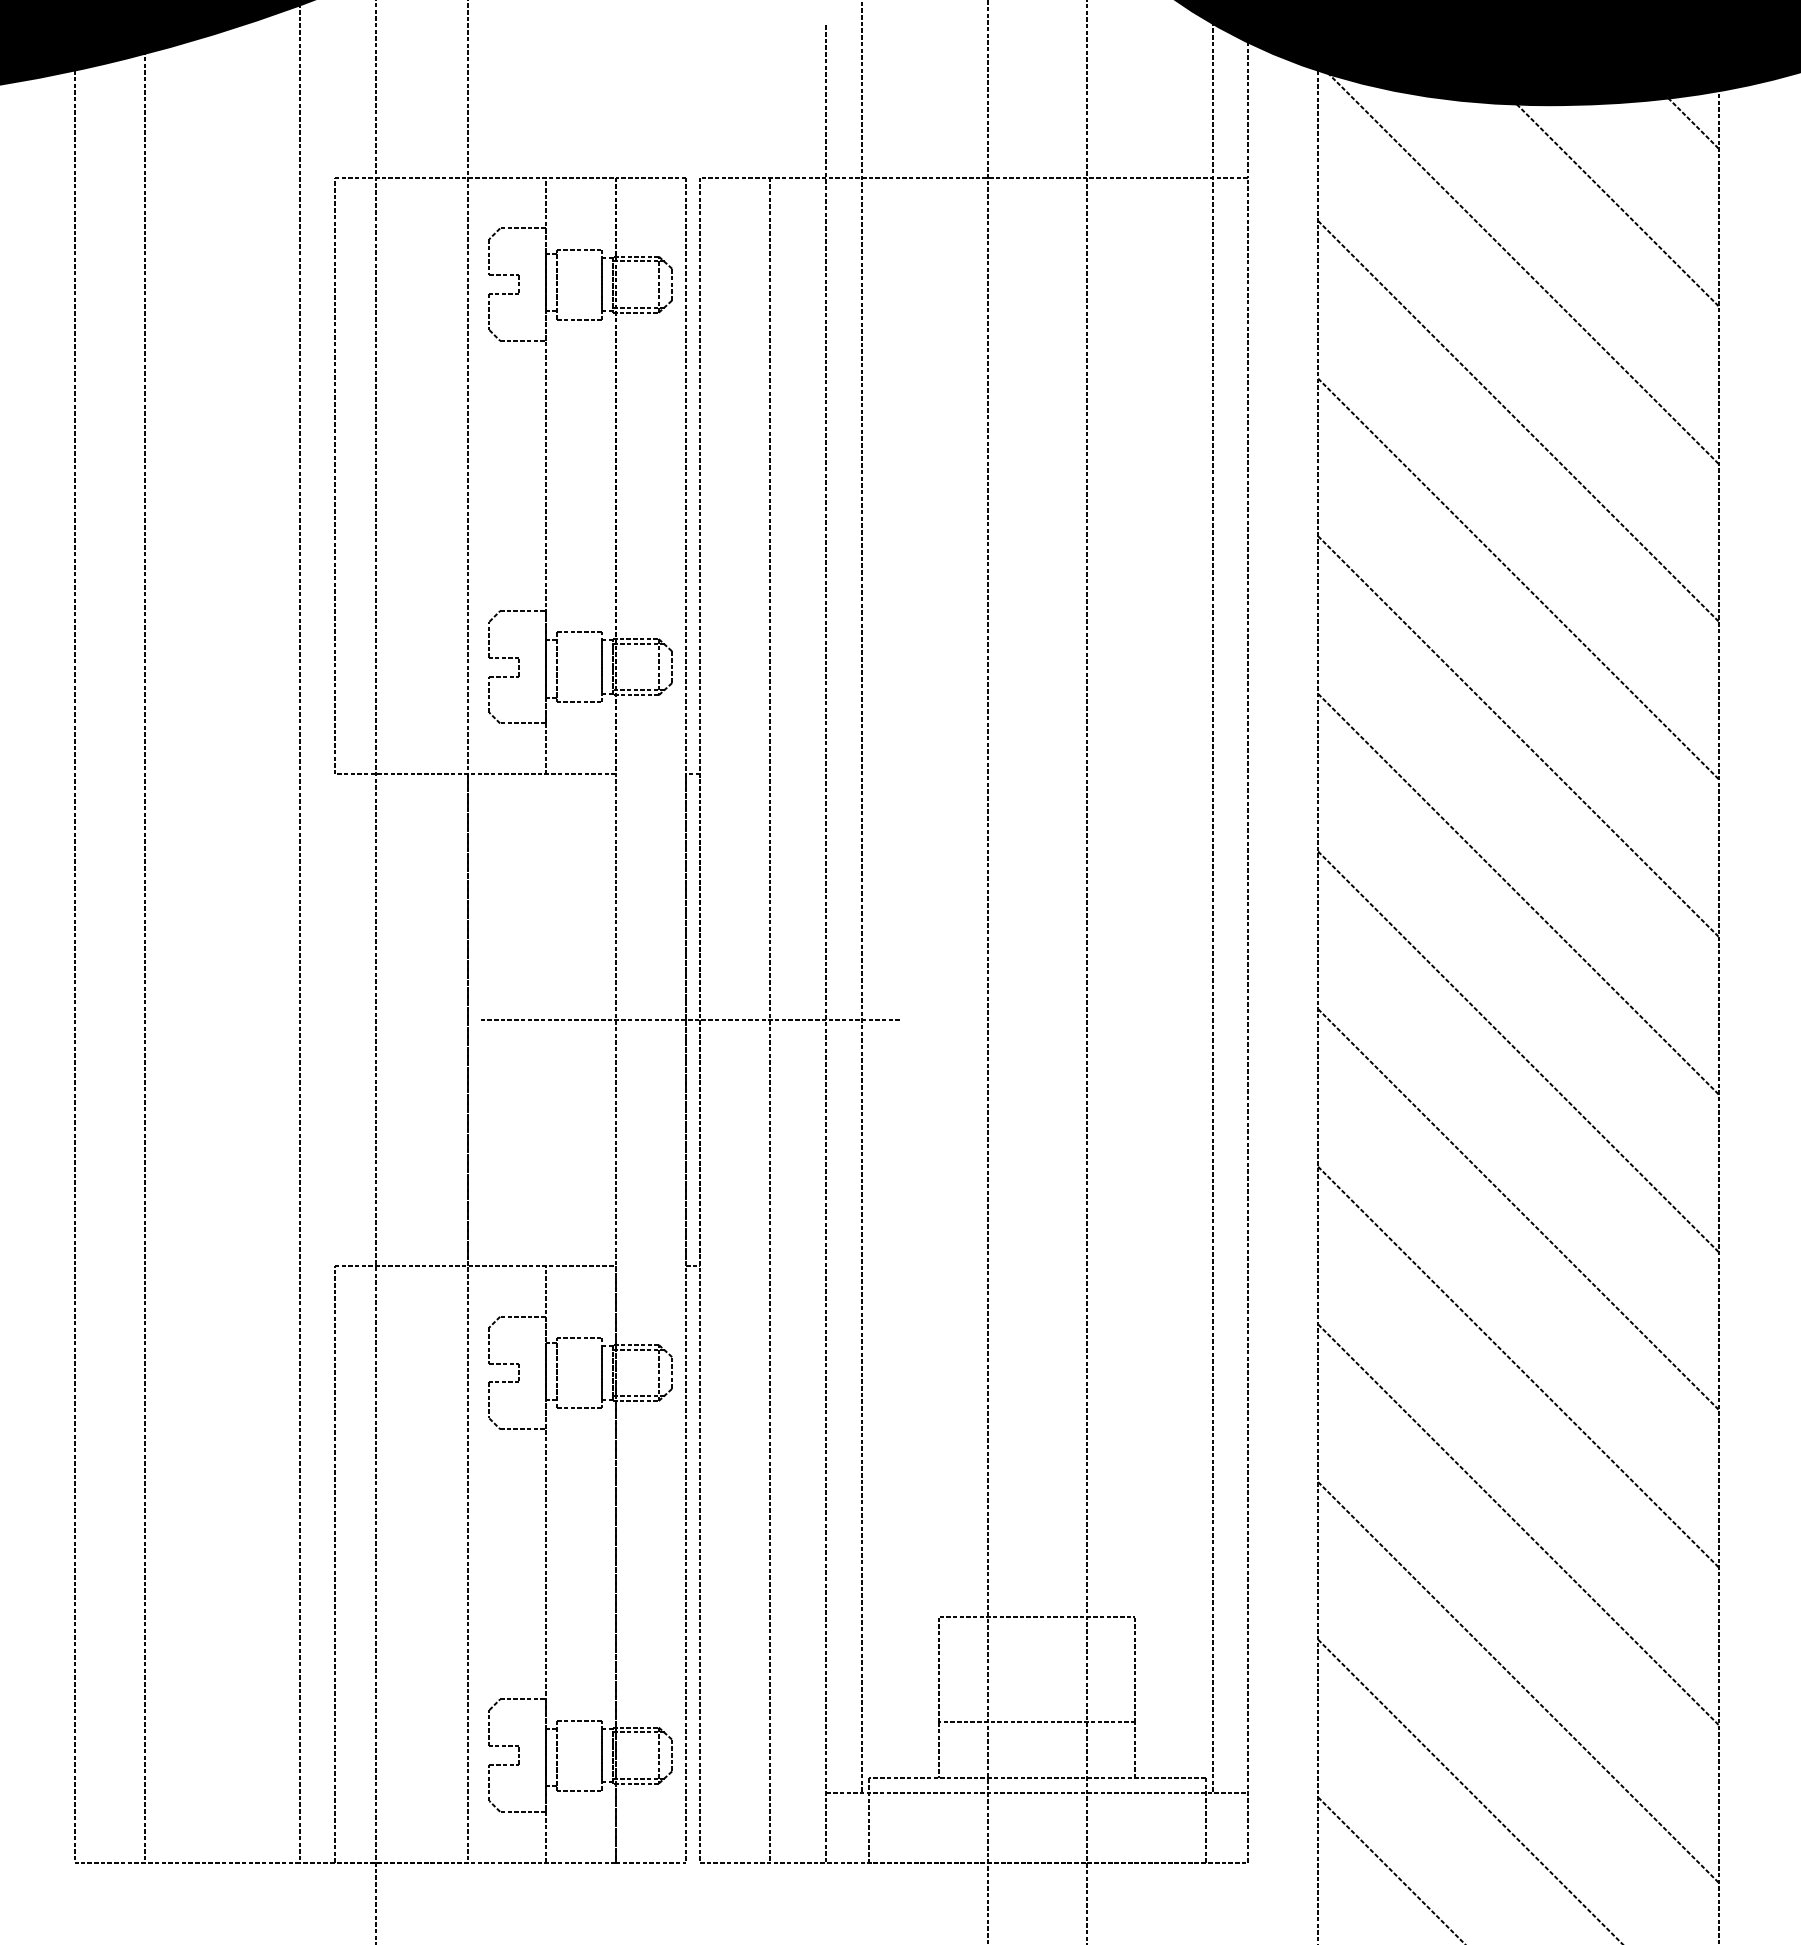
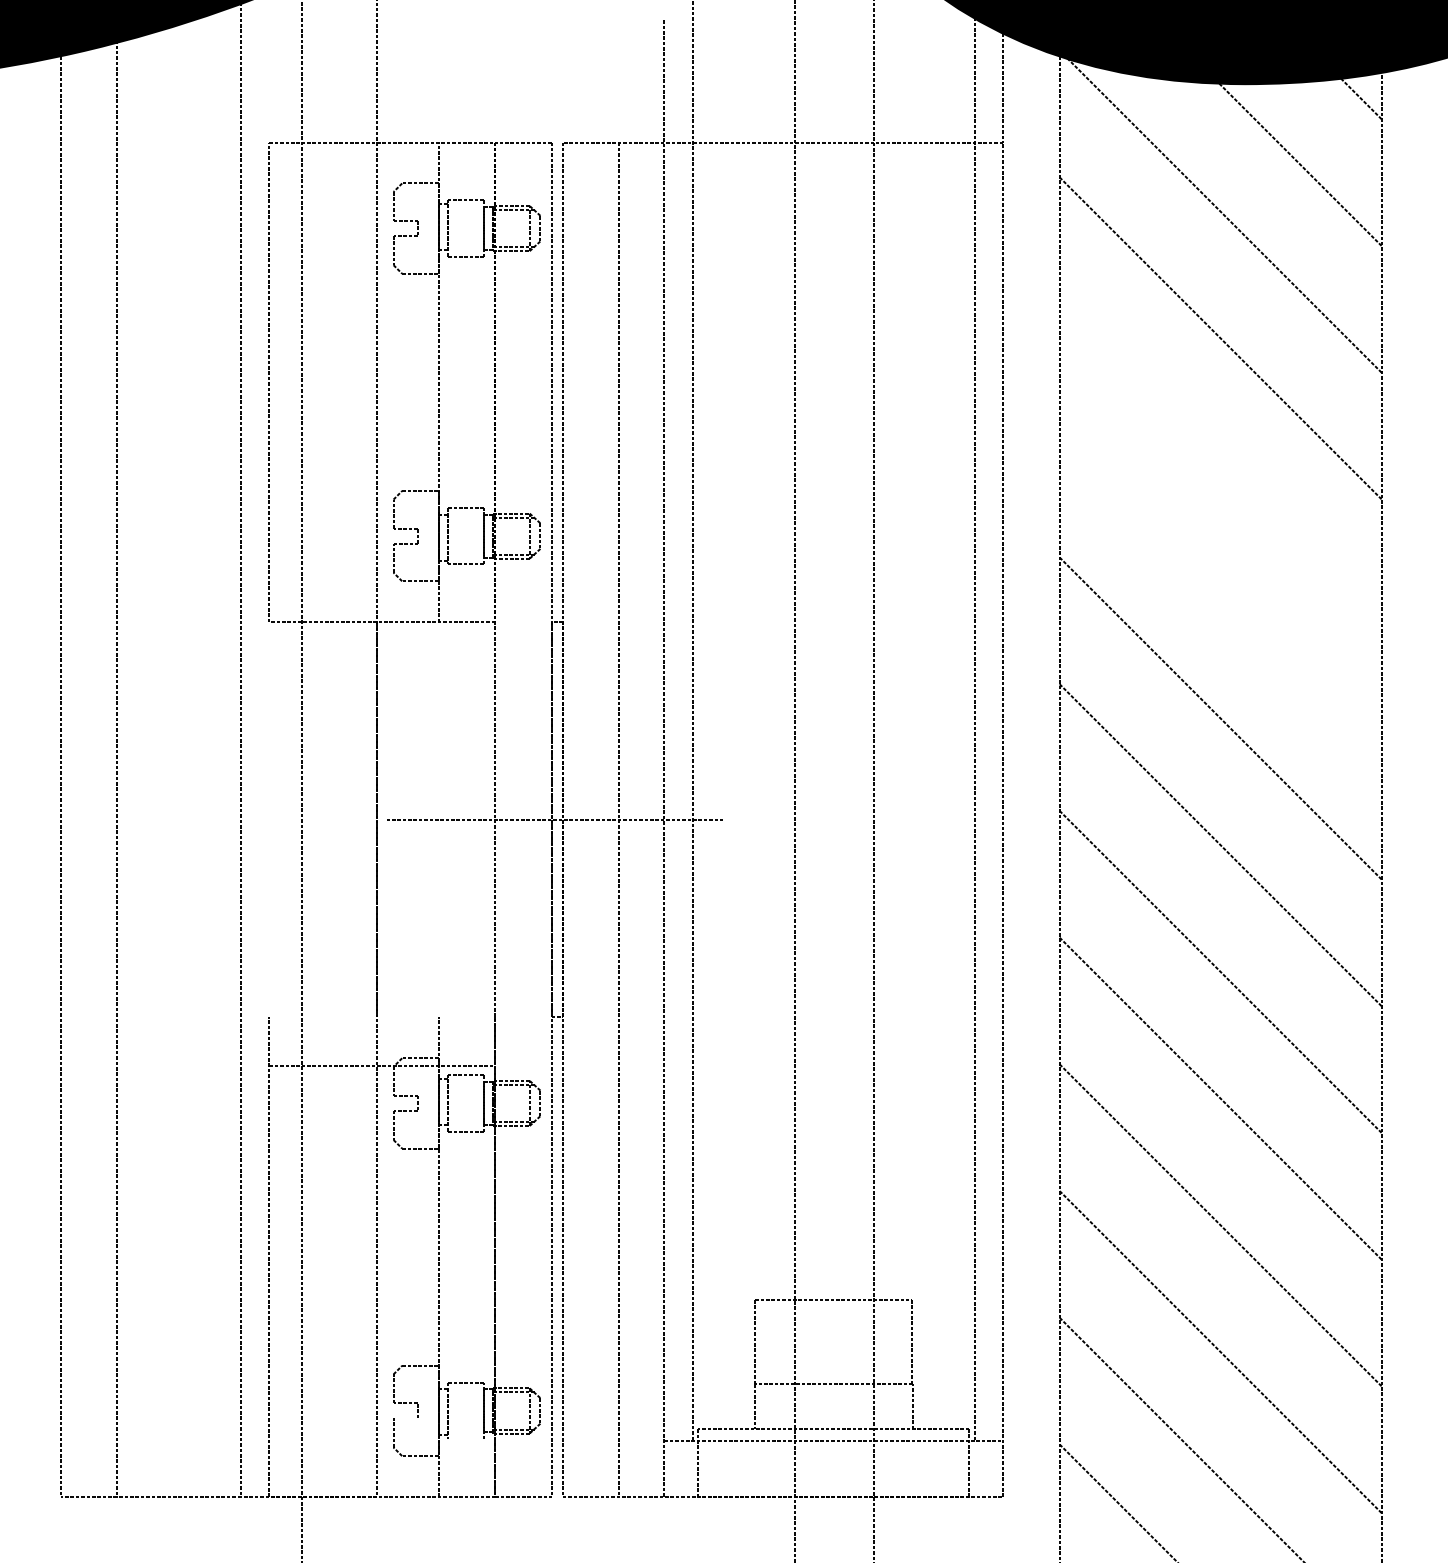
line: (1517, 578) -> (1219, 464), removed
line: (1517, 736) -> (1219, 591), removed
line: (474, 1265) -> (381, 1065), moved
line: (504, 1764) -> (405, 1418), removed
line: (578, 1790) -> (465, 1439), removed

